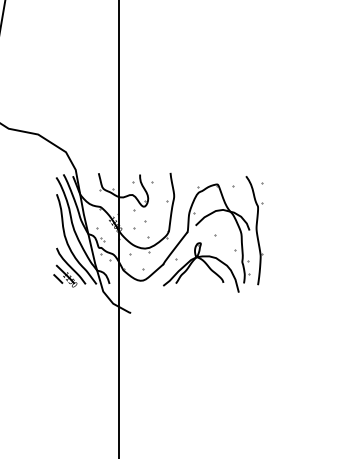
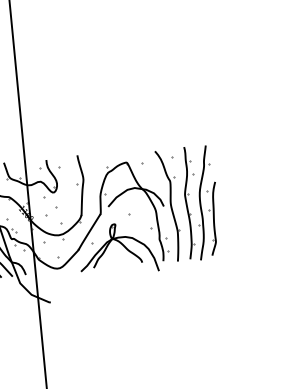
part: (285, 230) -> (200, 202), added

